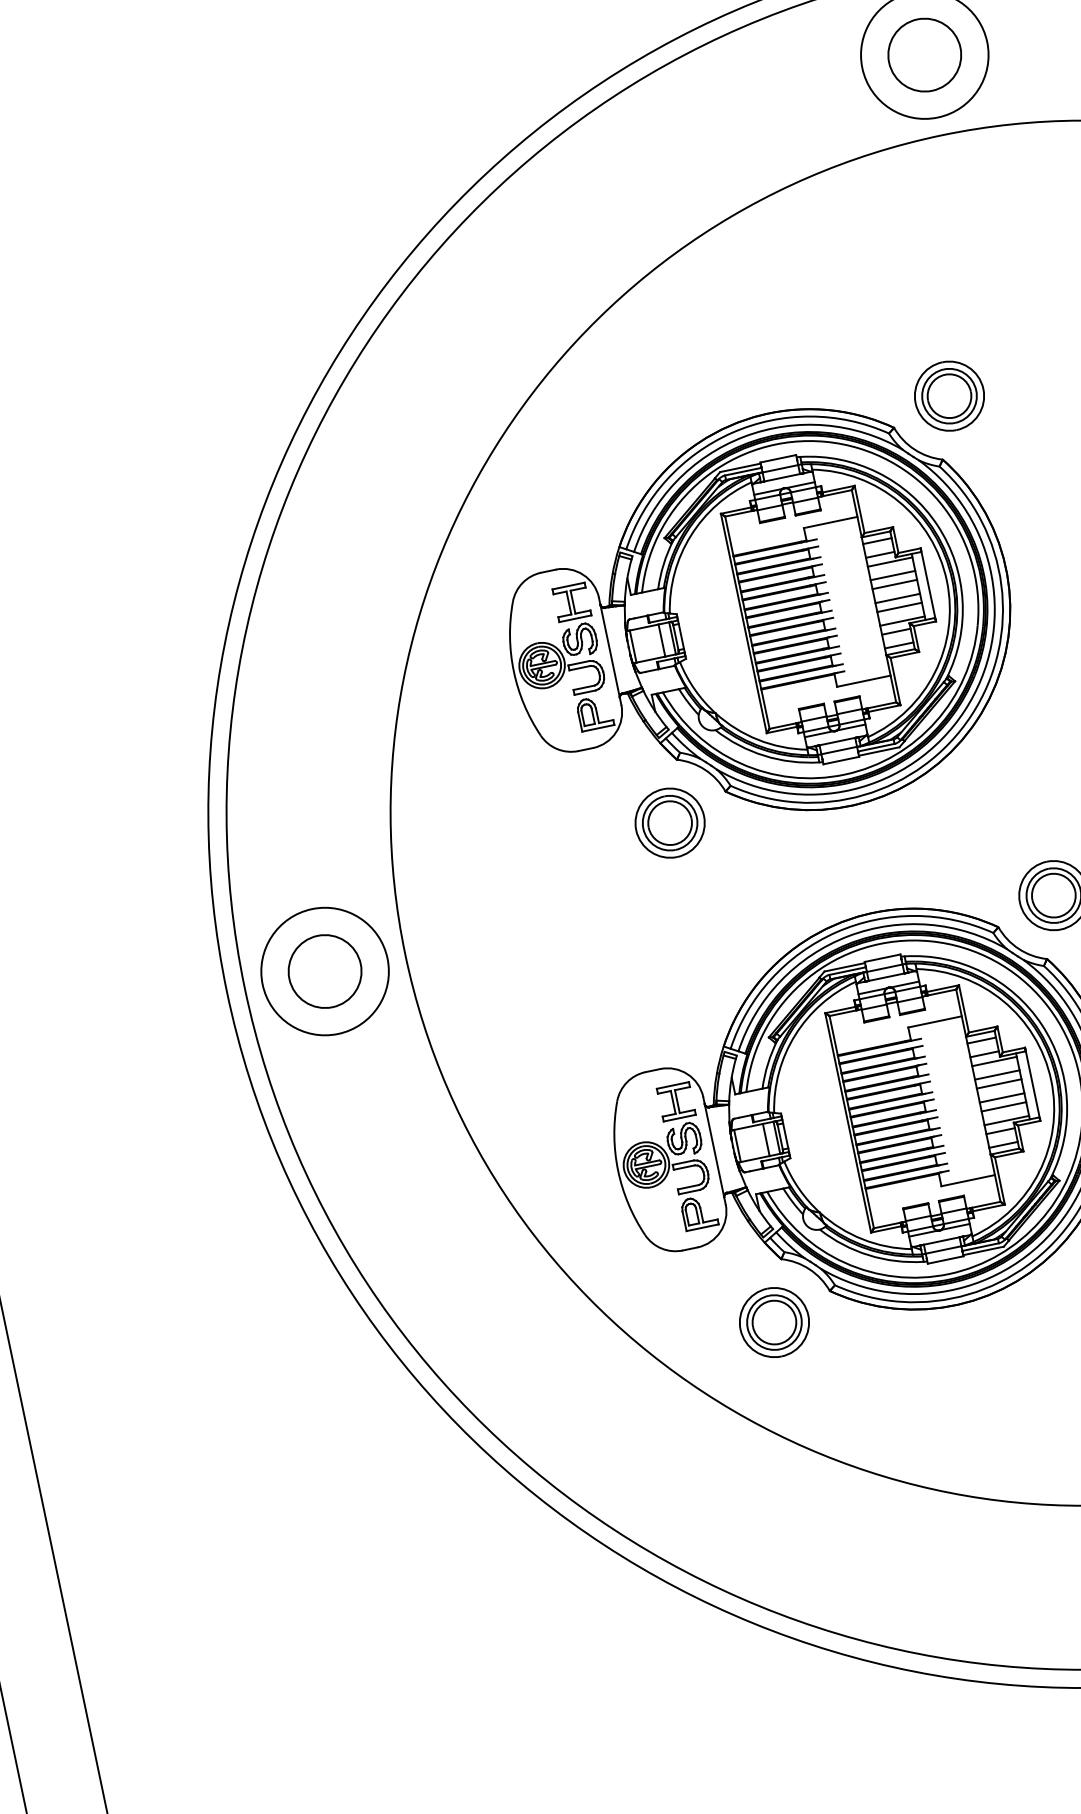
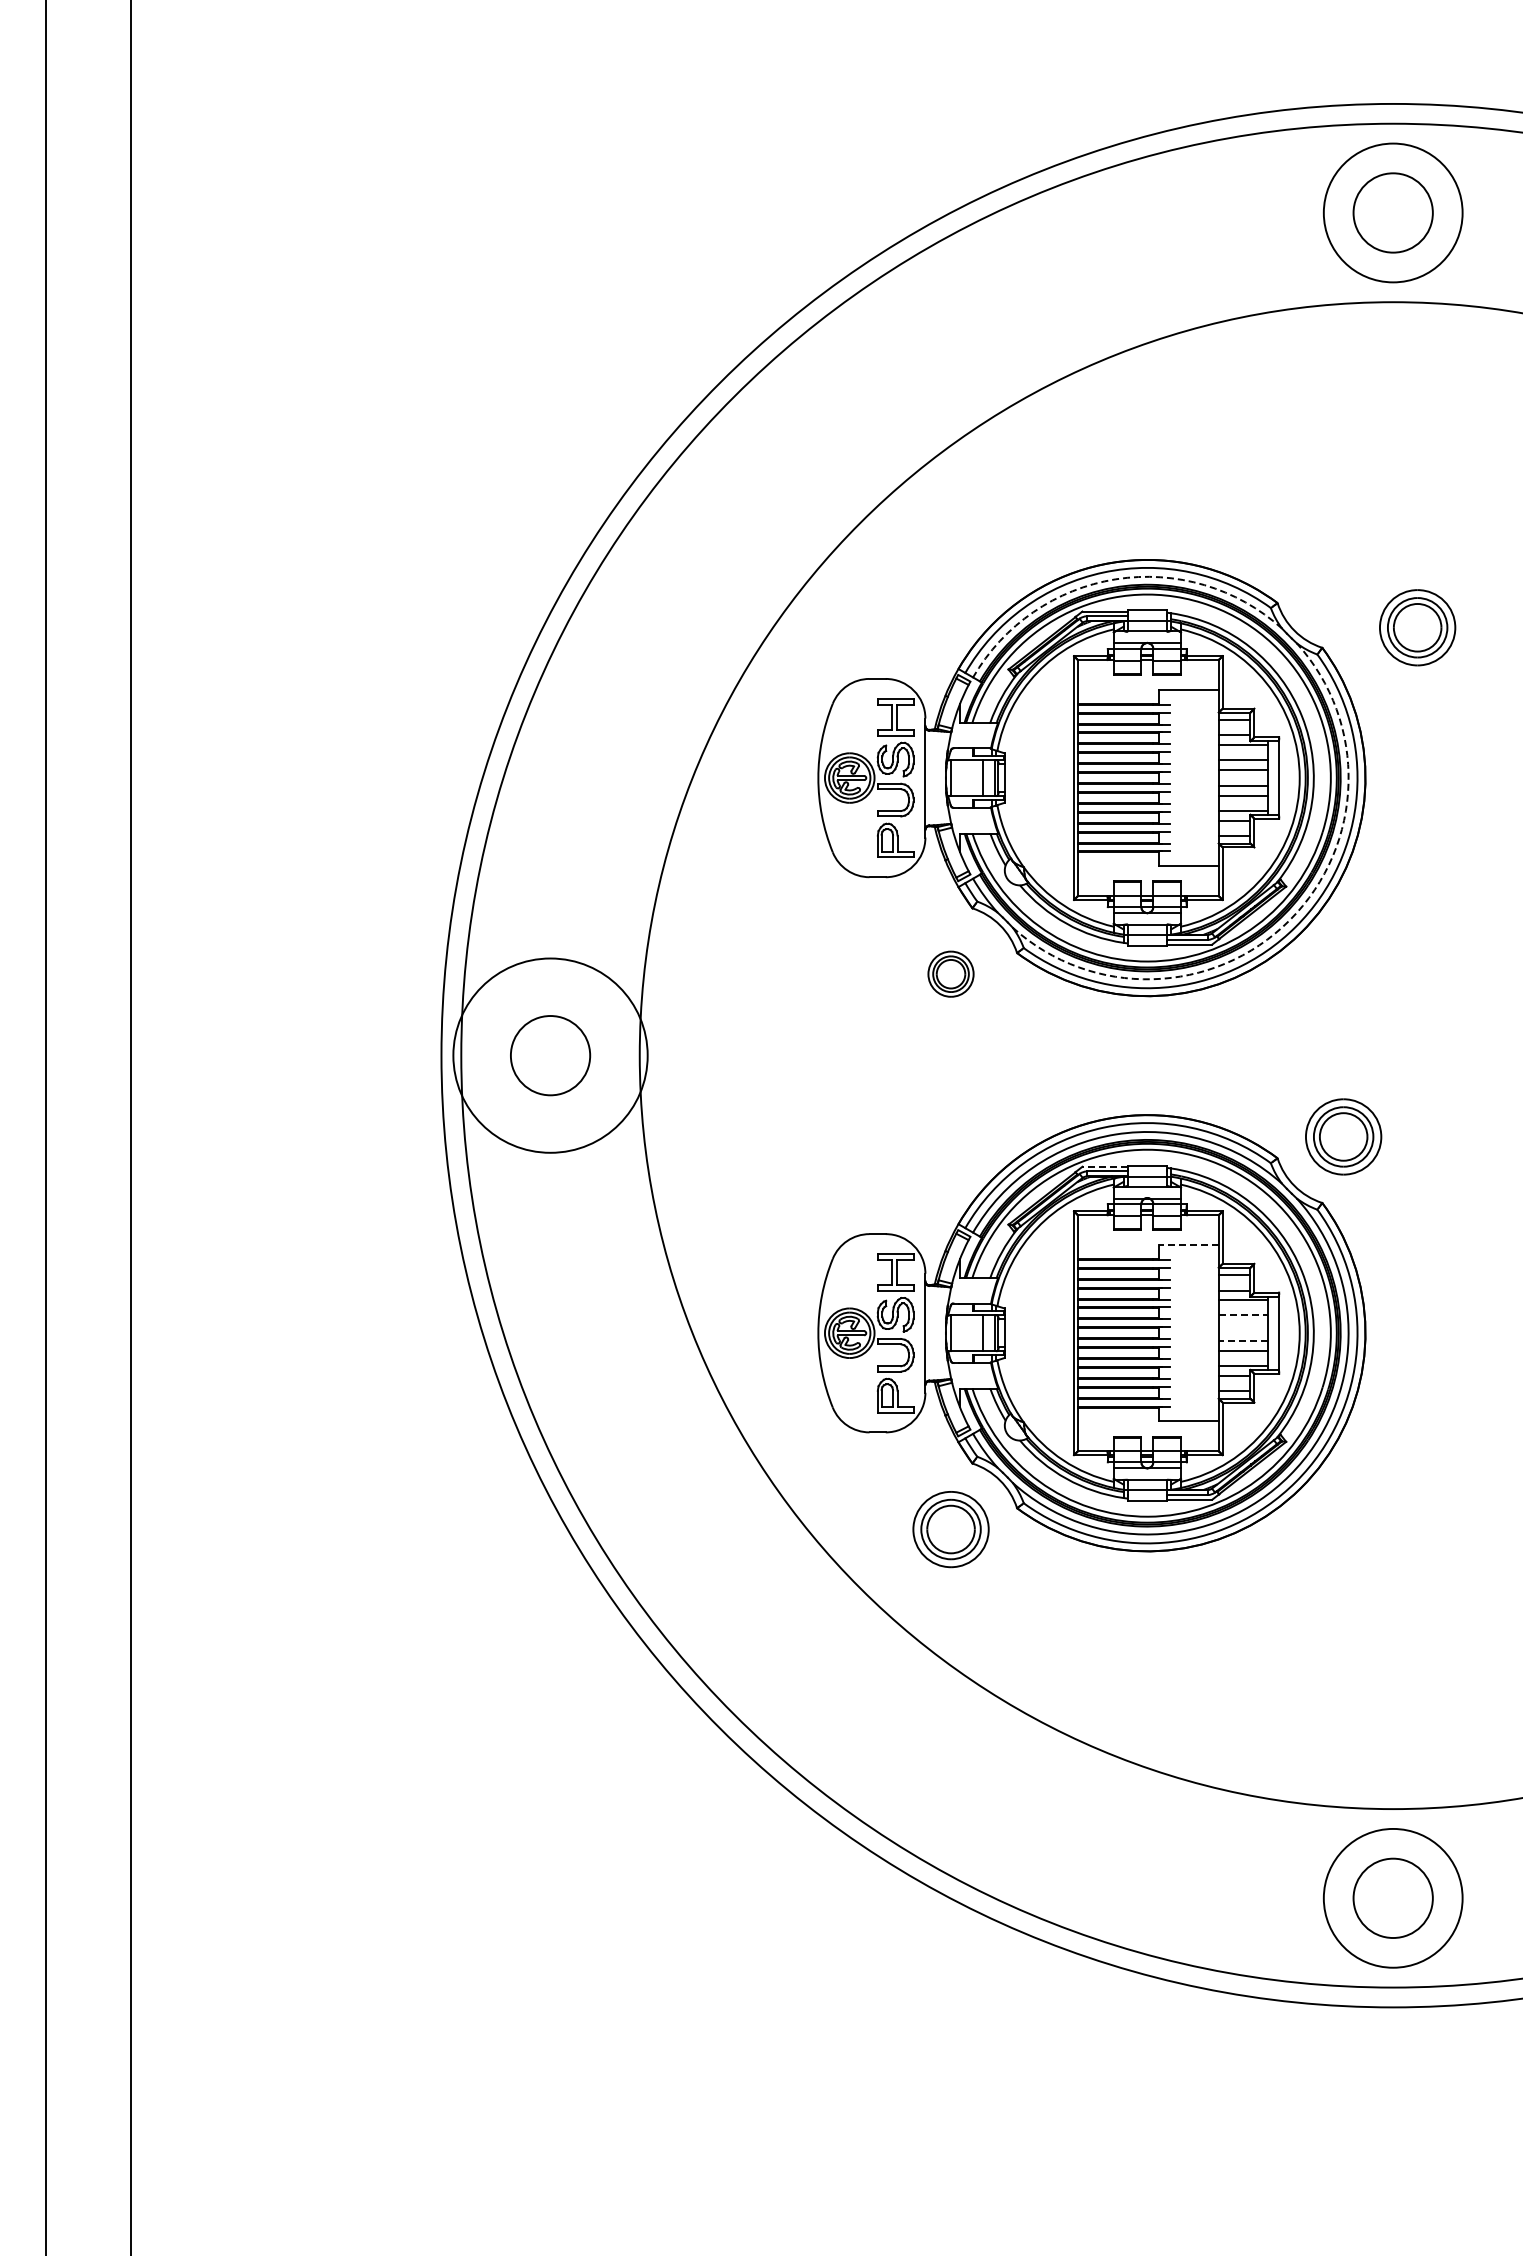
part: (949, 395) -> (1417, 627), moved
arc: (743, 437) -> (1115, 579), solid -> dashed
arc: (964, 711) -> (1289, 920), solid -> dashed
part: (669, 822) -> (950, 973), size x0.6
line: (844, 967) -> (1104, 1166), solid -> dashed
circle: (325, 971) -> (550, 1055), size x1.4
line: (934, 1022) -> (1188, 1245), solid -> dashed
line: (997, 1075) -> (1243, 1315), solid -> dashed
line: (999, 1084) -> (1243, 1325), removed
line: (1002, 1097) -> (1243, 1340), solid -> dashed

